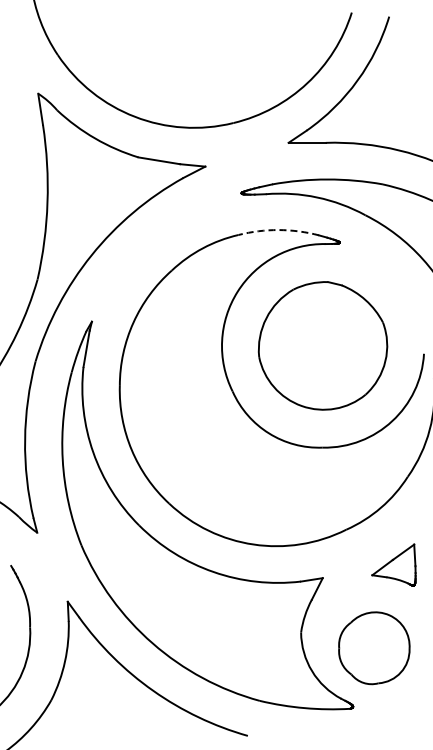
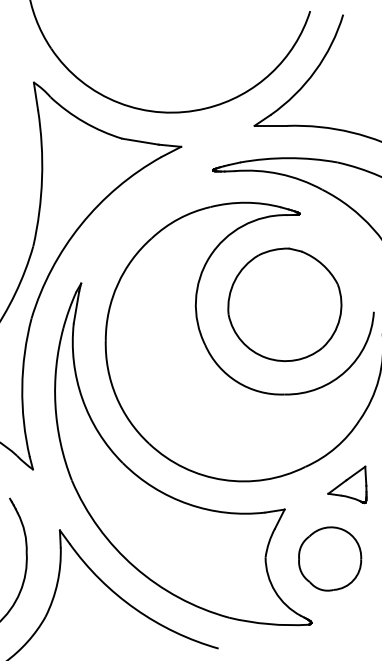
arc: (278, 230) -> (245, 203), dashed -> solid
part: (393, 564) -> (347, 484), moved
part: (374, 648) -> (330, 559), moved

